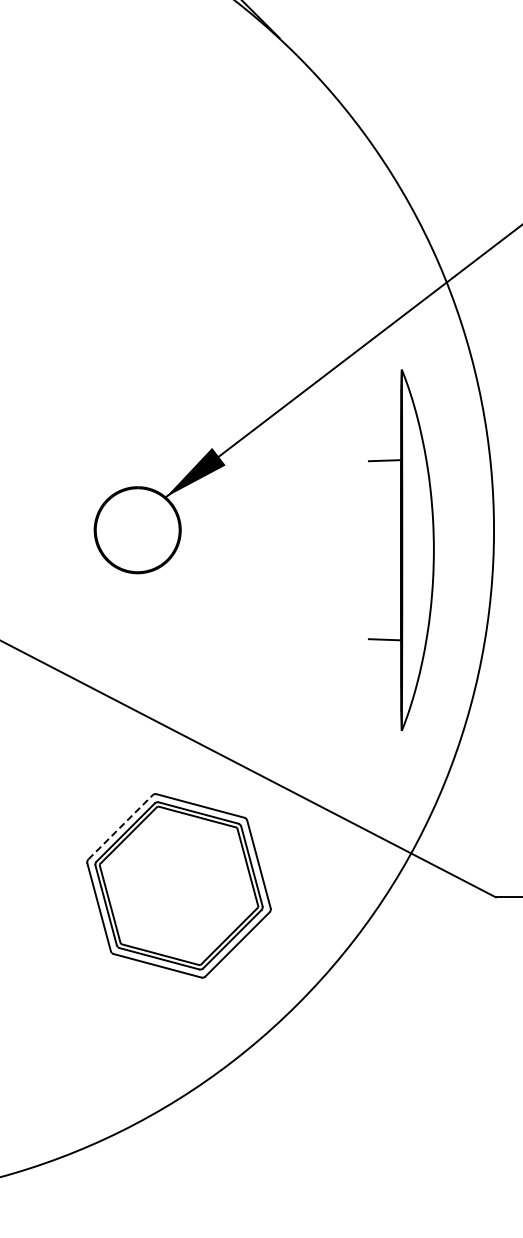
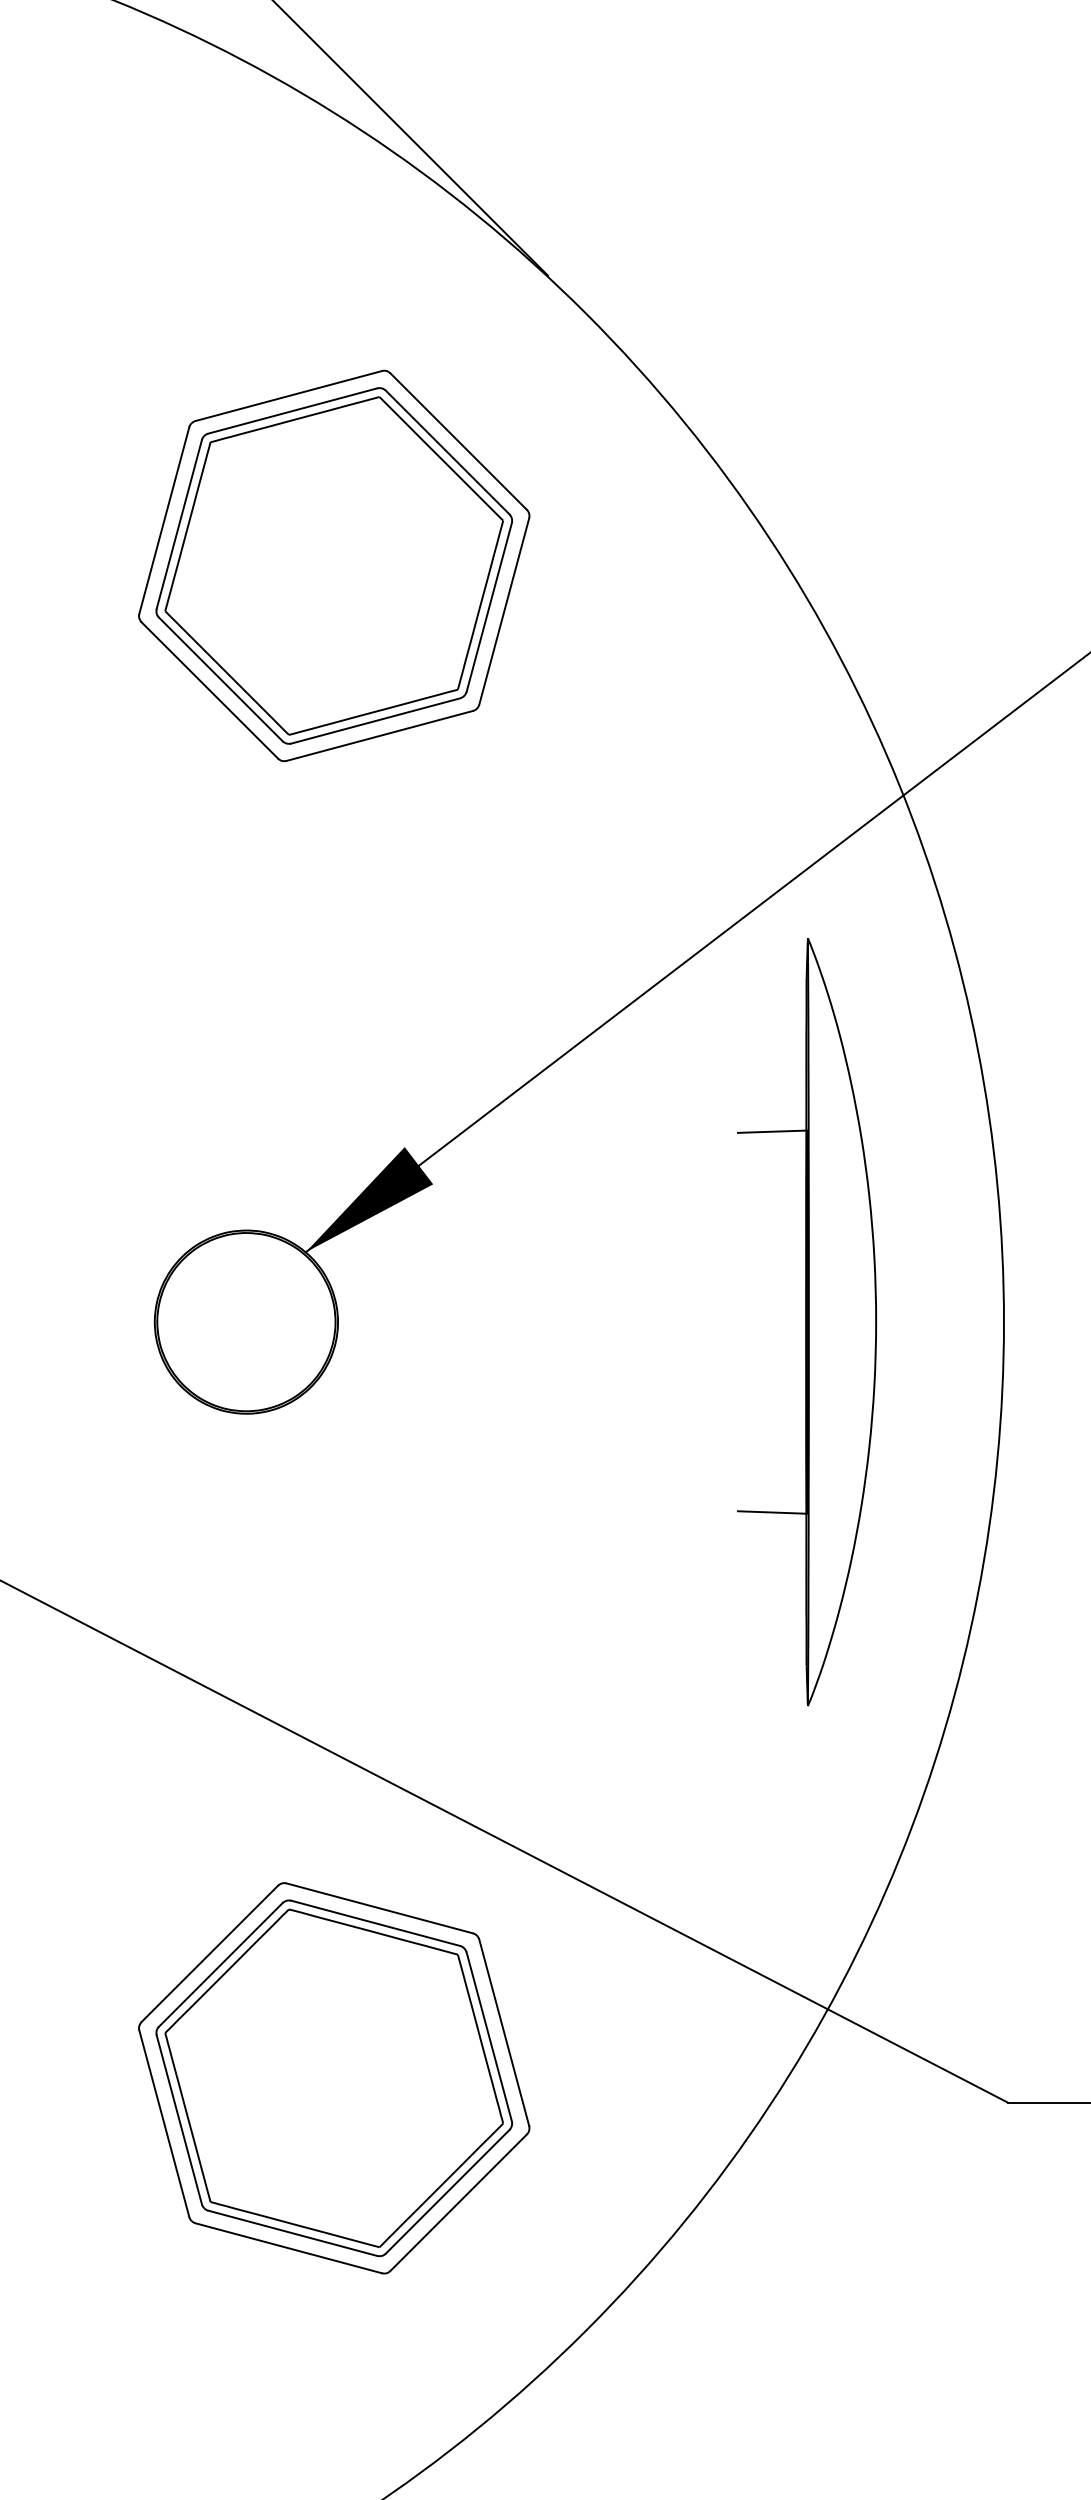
part: (178, 174) -> (333, 565), added
part: (401, 549) -> (807, 1320), moved
line: (120, 827) -> (209, 1954), dashed -> solid

